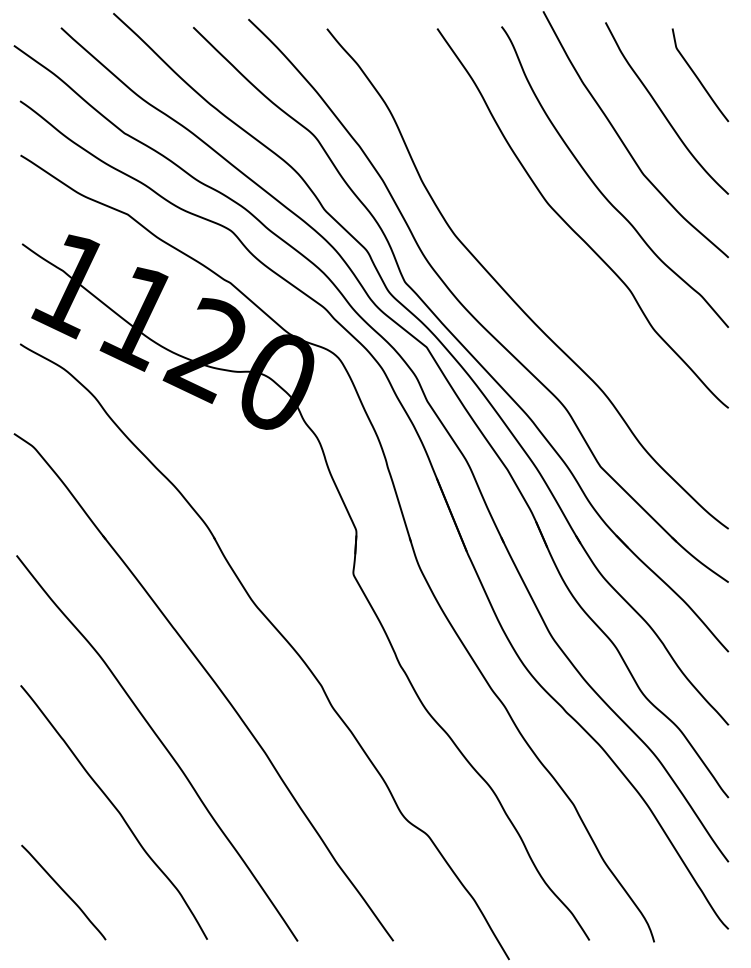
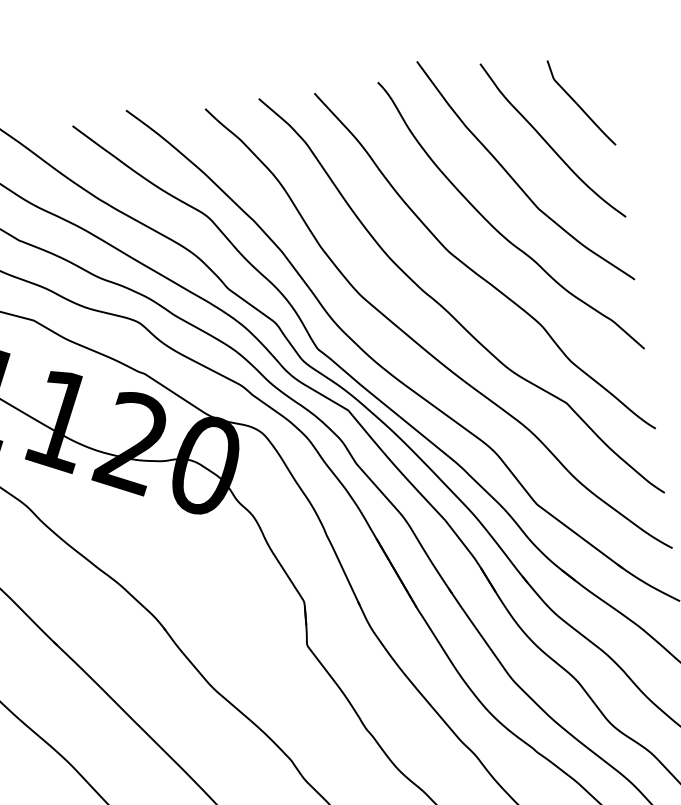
curve: (540, 263) -> (449, 311), added

